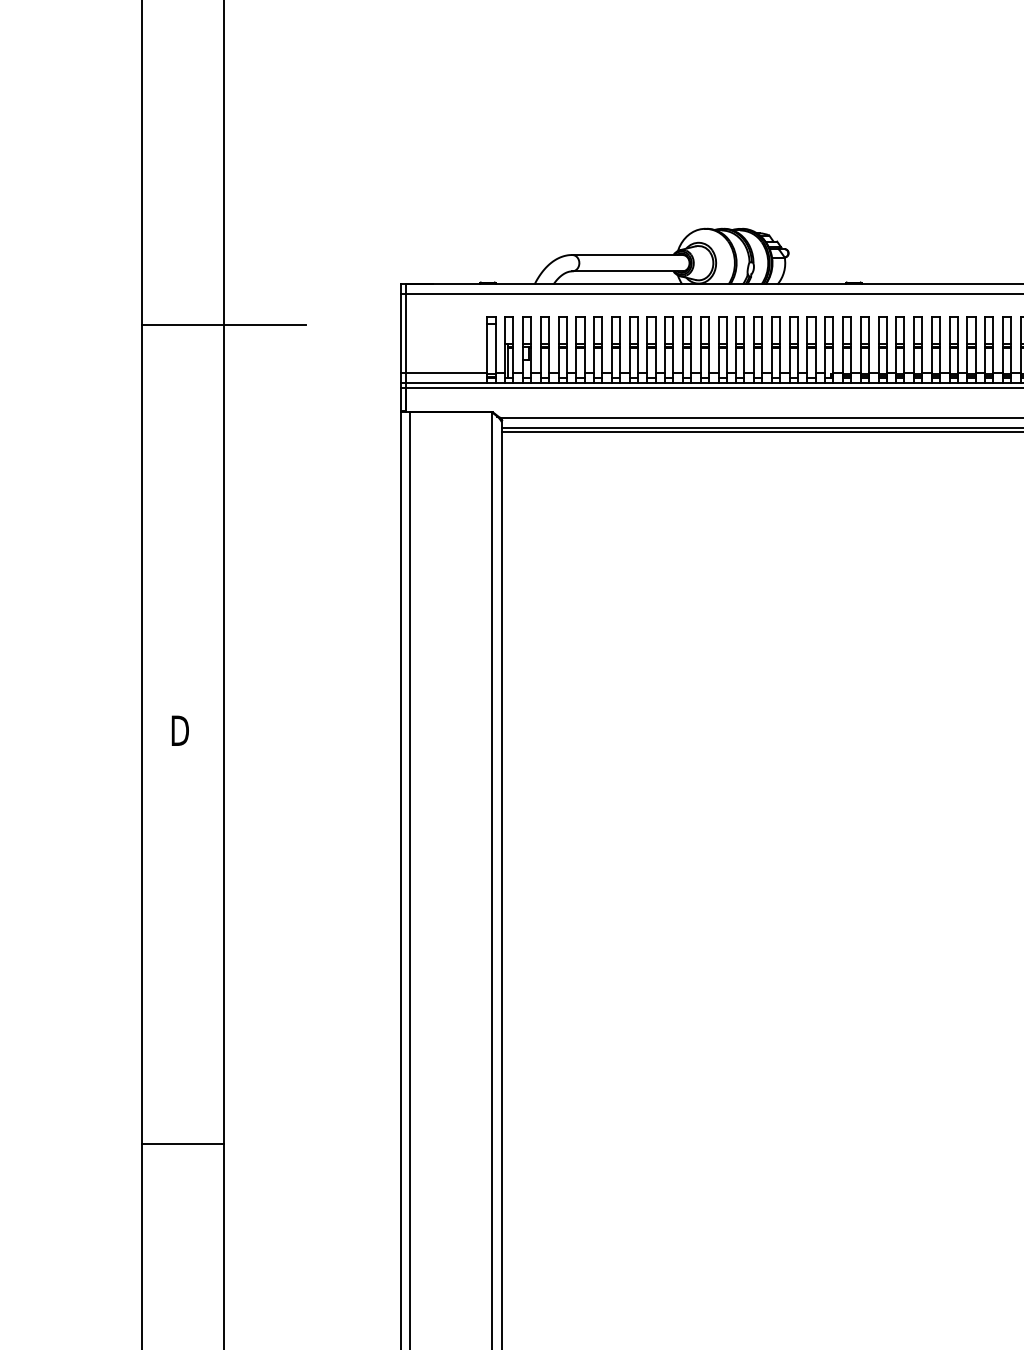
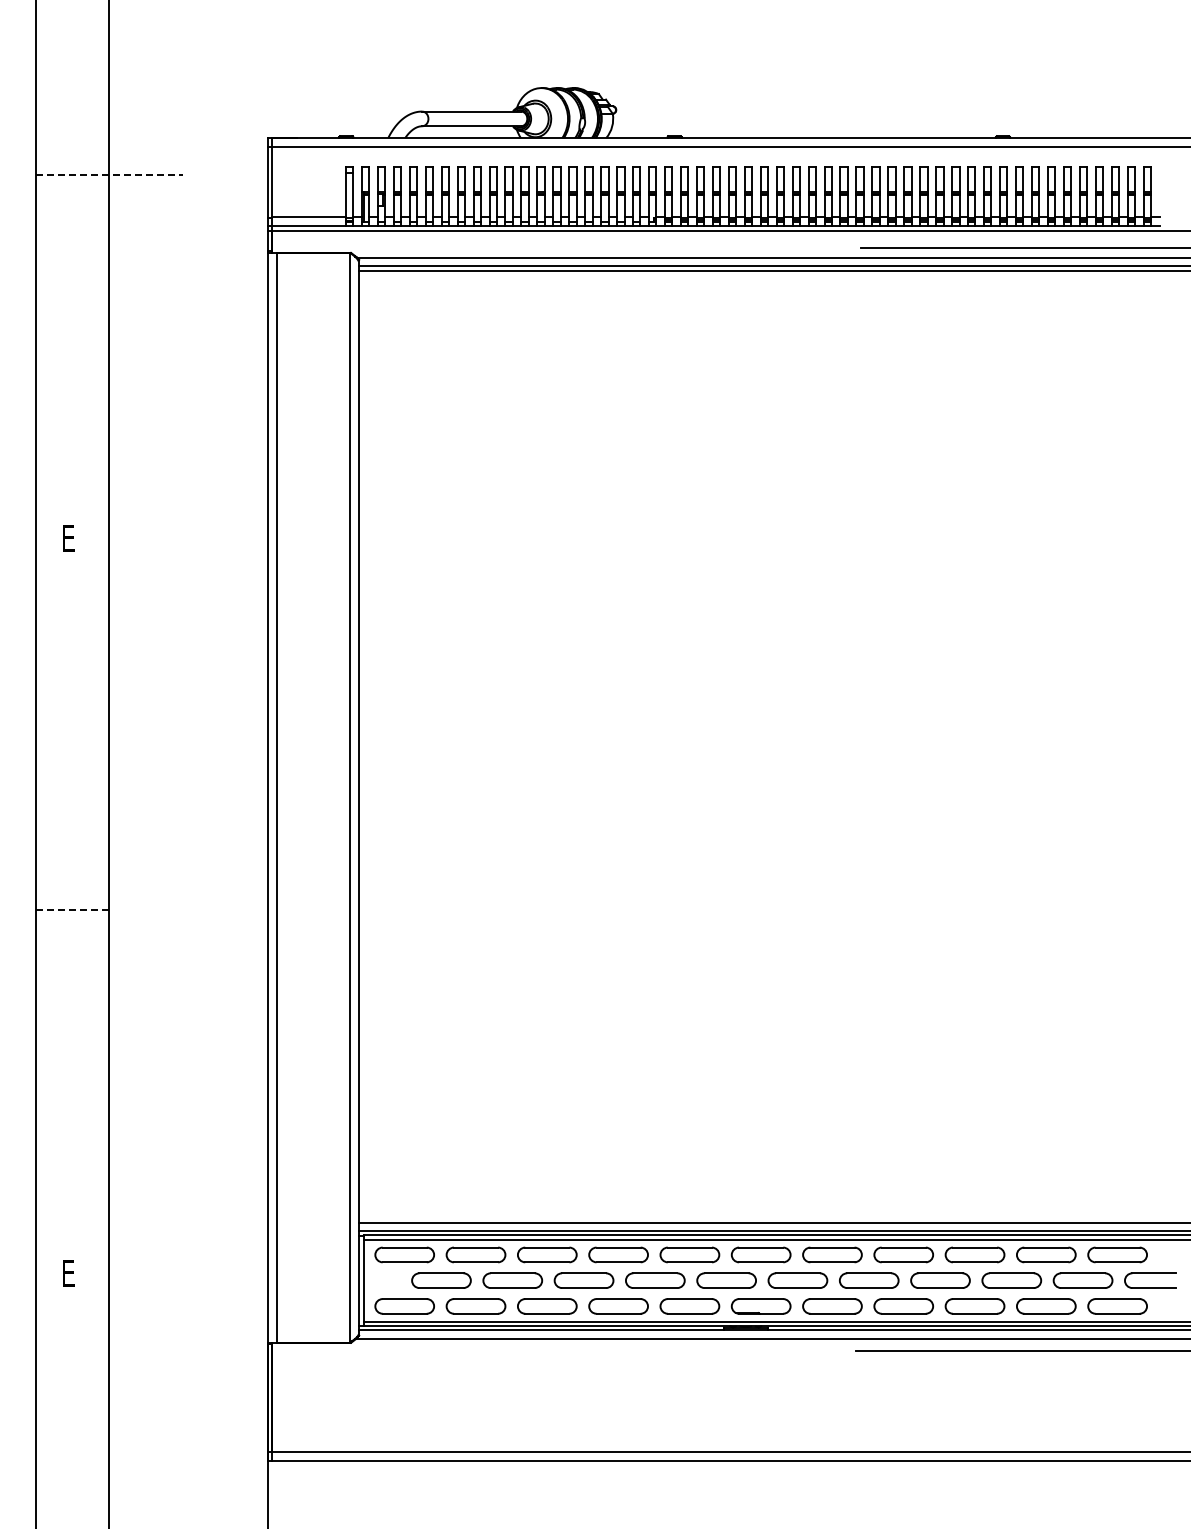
line: (223, 325) -> (109, 174), solid -> dashed
text: (180, 730) -> (70, 538), D -> E
line: (182, 1144) -> (72, 909), solid -> dashed

